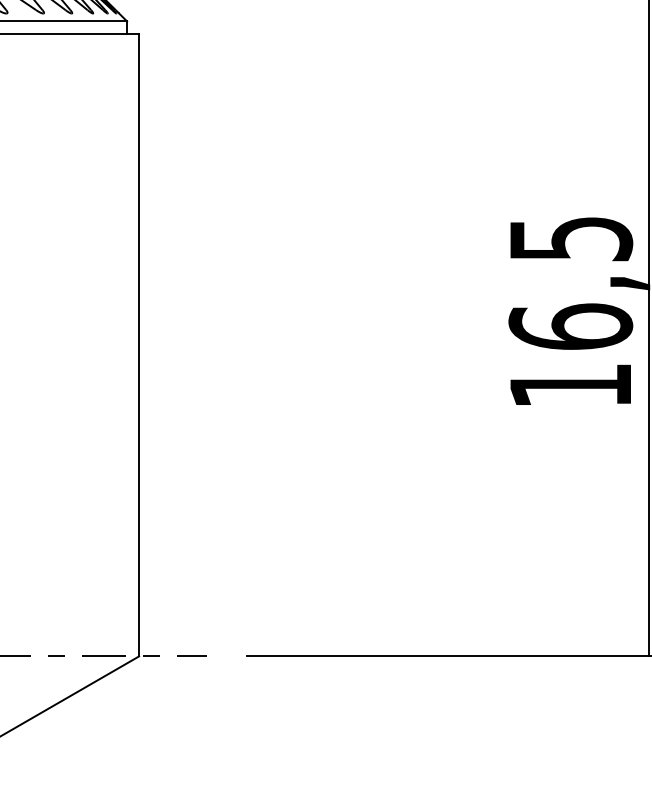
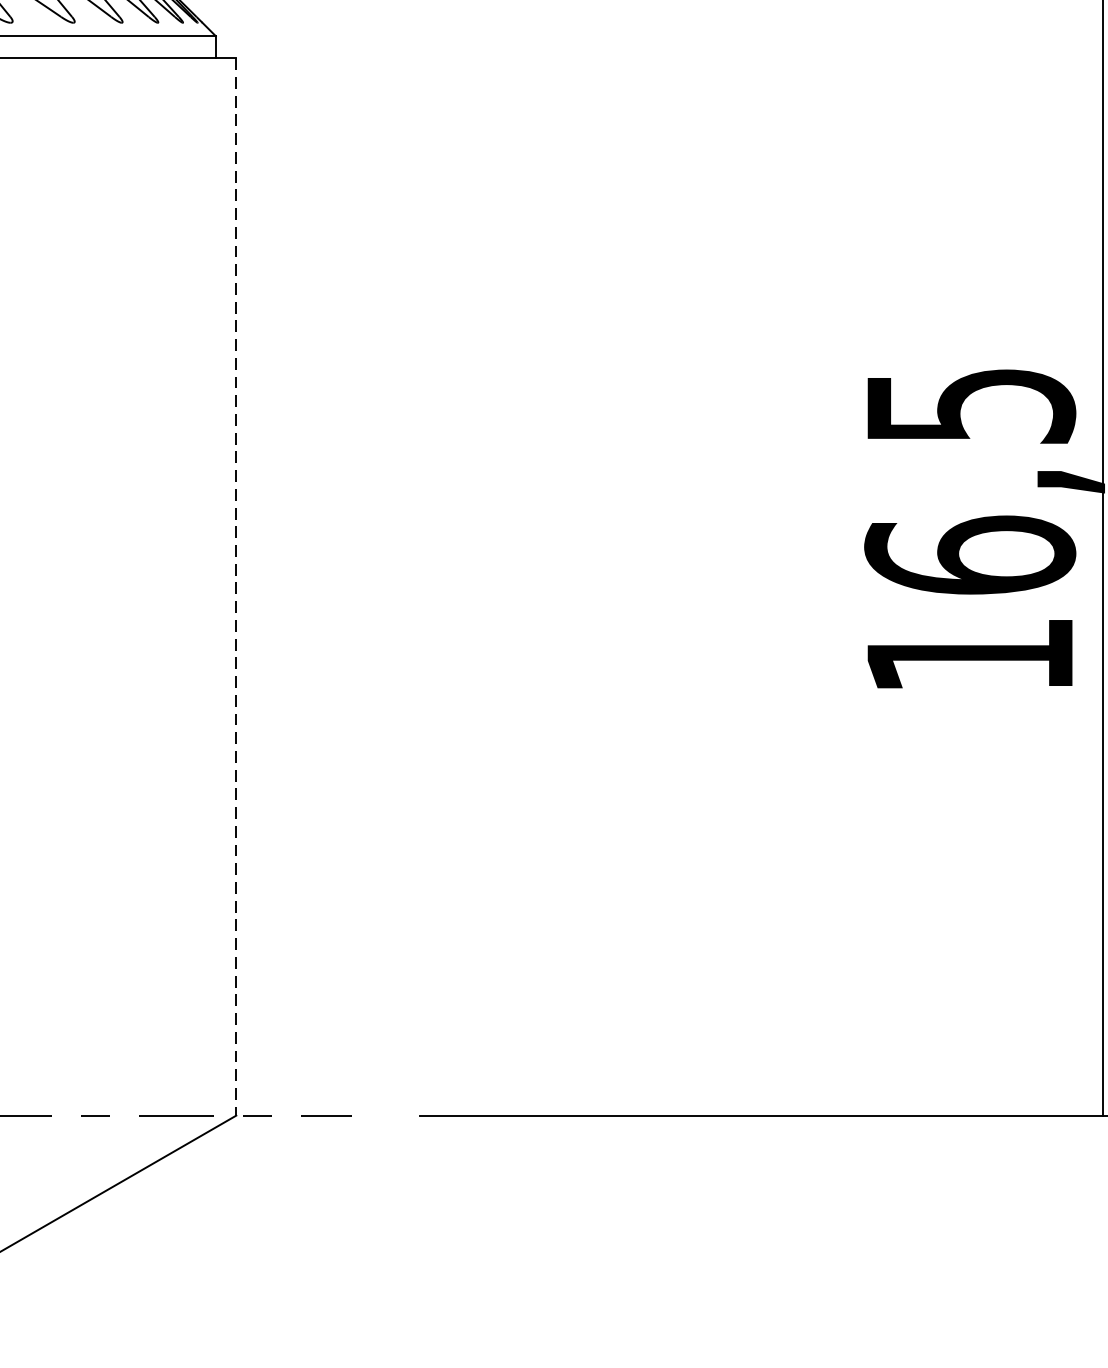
line: (139, 345) -> (236, 587), solid -> dashed

